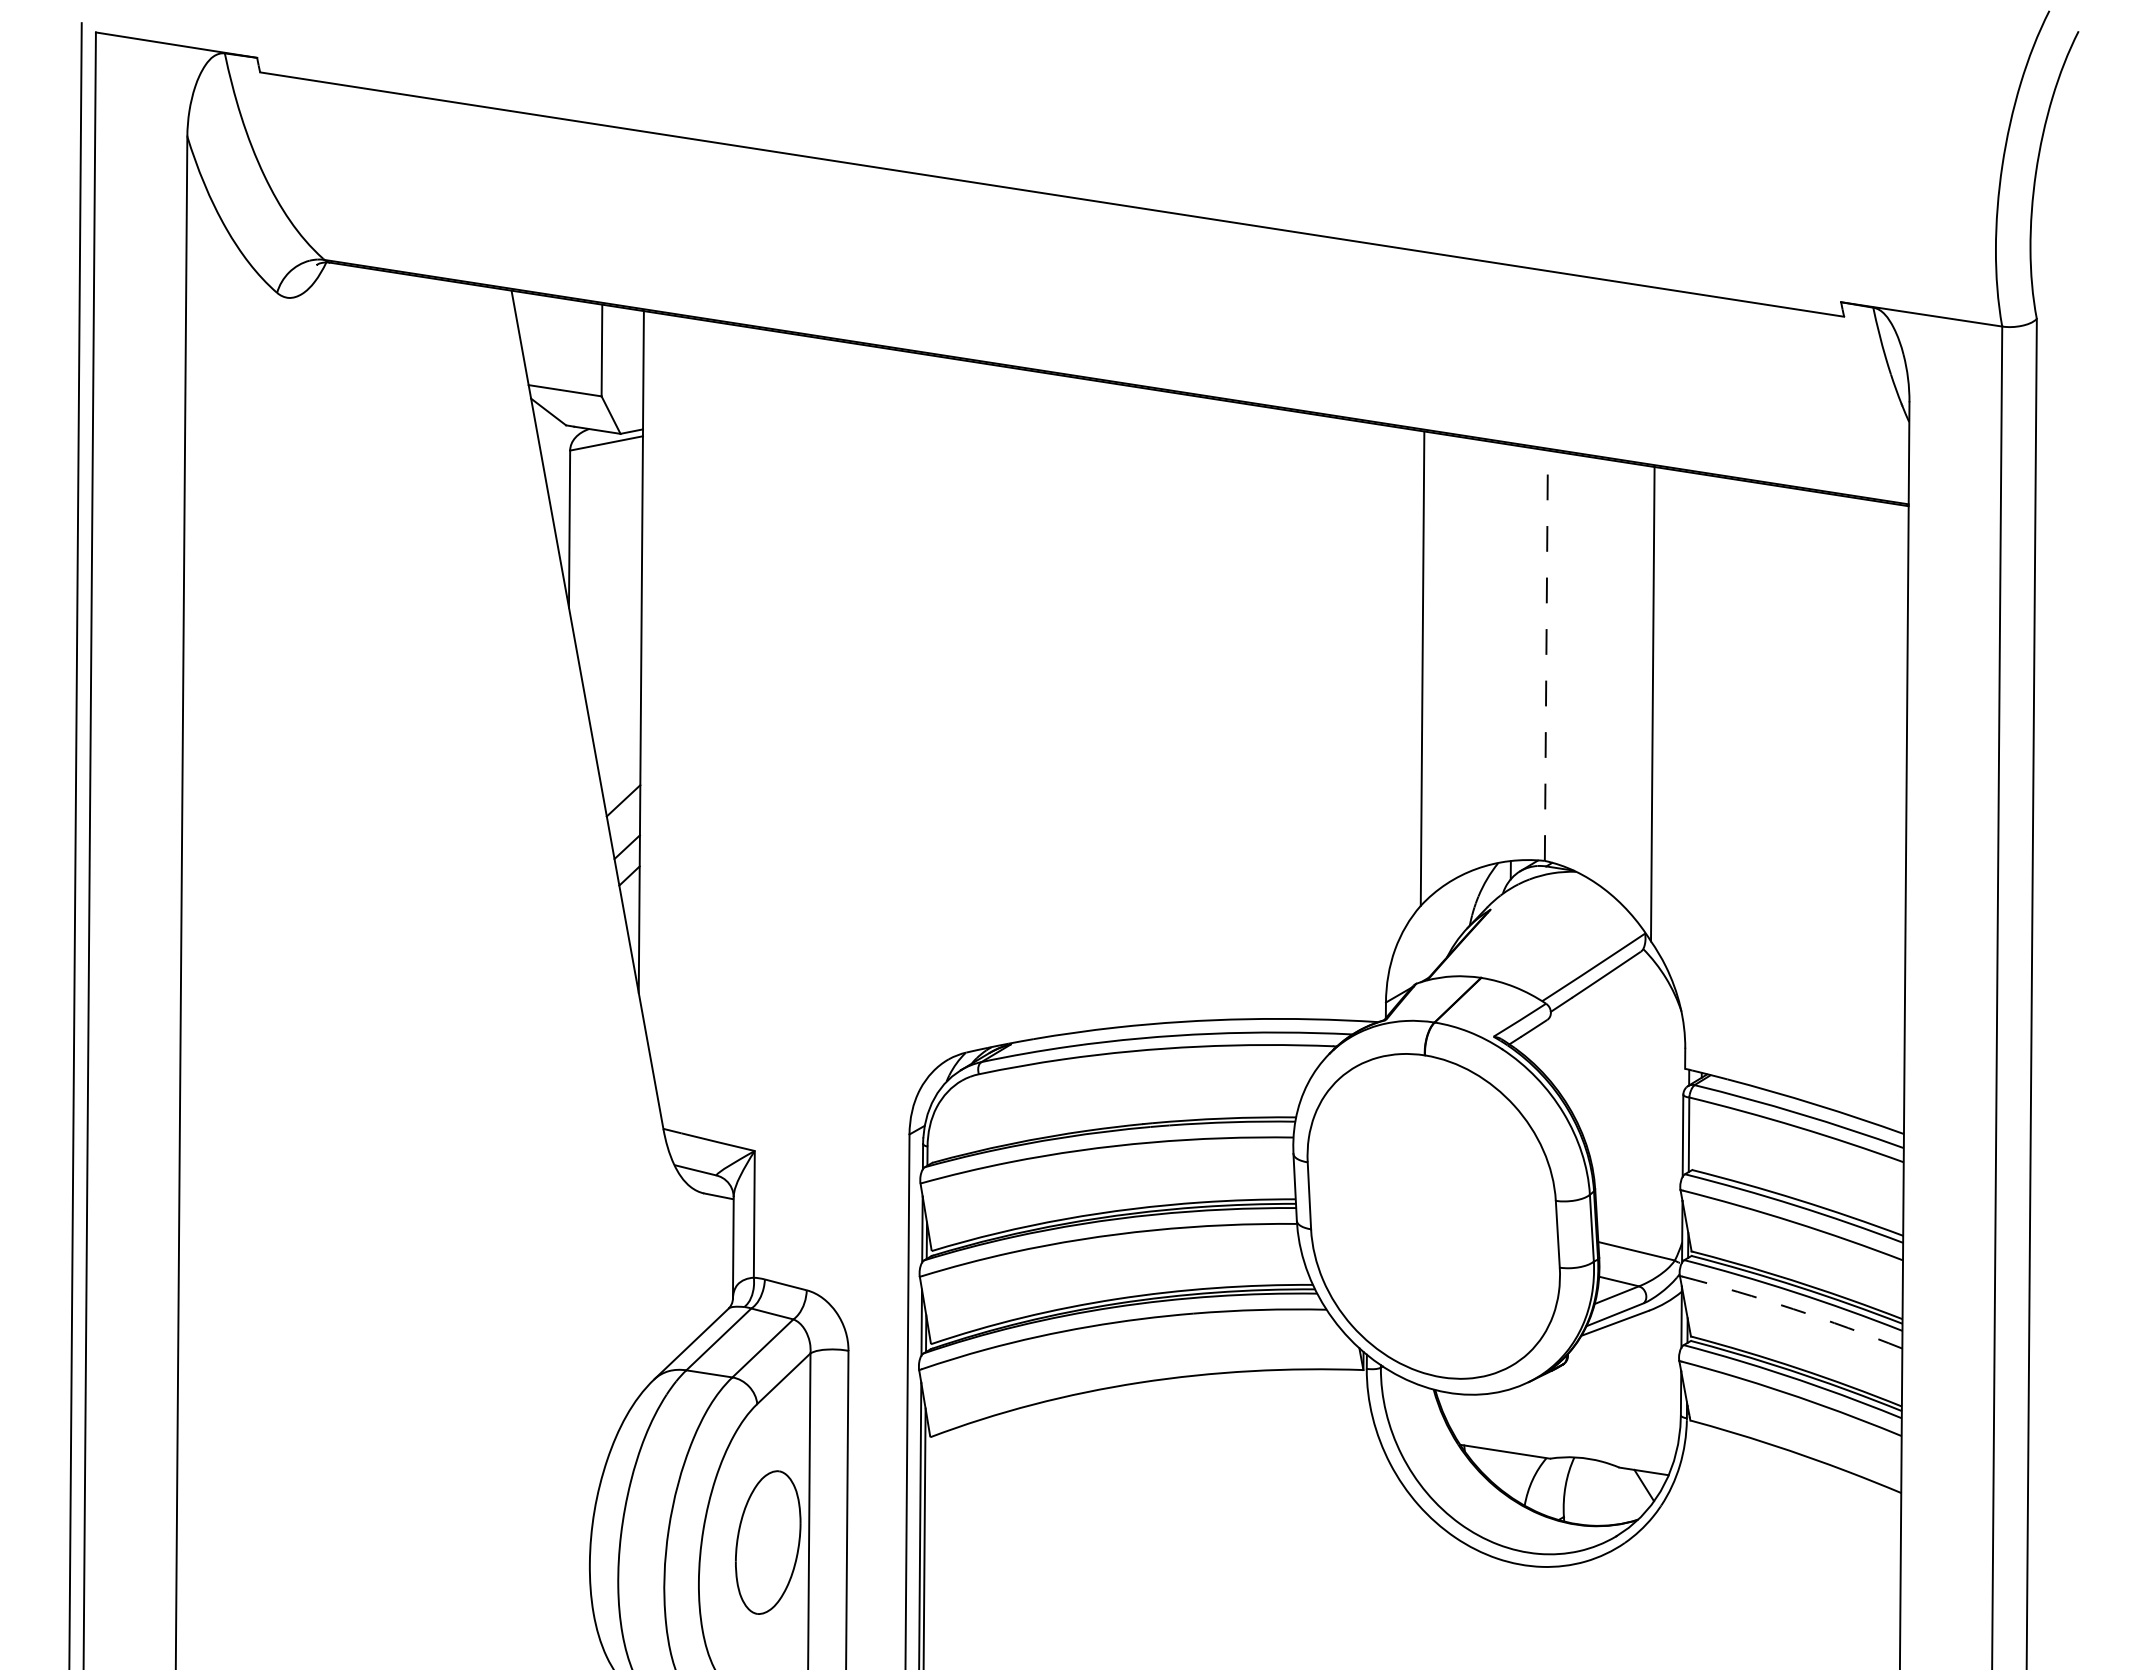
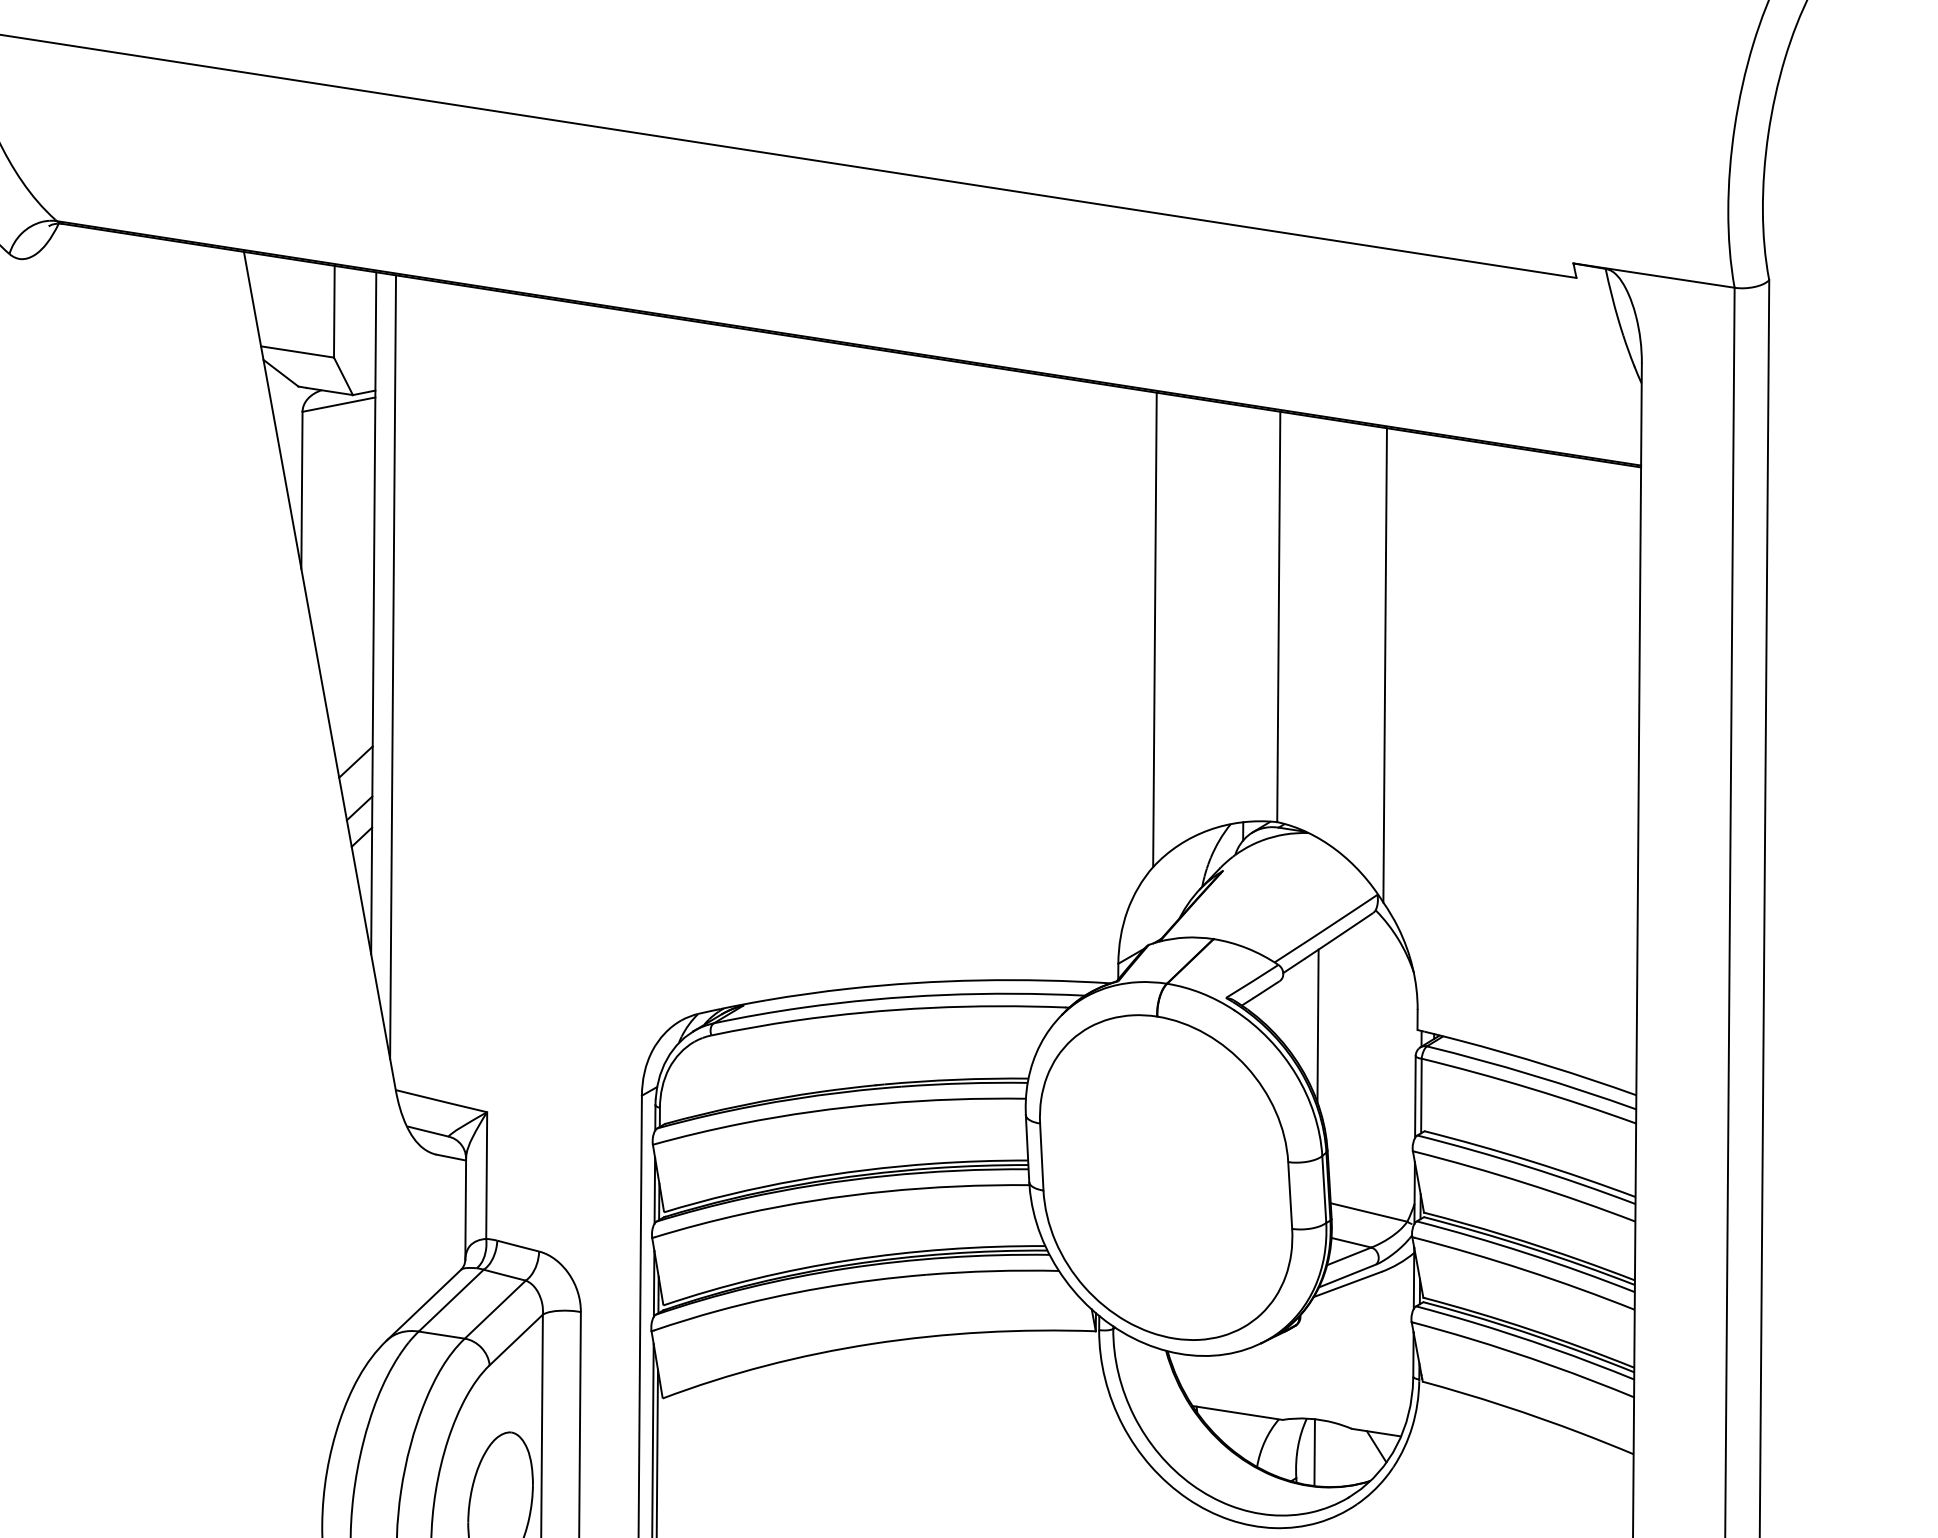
line: (1546, 655) -> (1278, 616), dashed -> solid
line: (660, 705) -> (392, 666), added
line: (1585, 1064) -> (1317, 1025), added
arc: (1793, 1309) -> (1525, 1270), dashed -> solid
line: (1582, 1491) -> (1314, 1452), added

